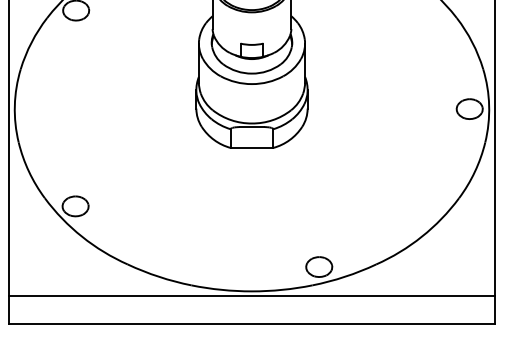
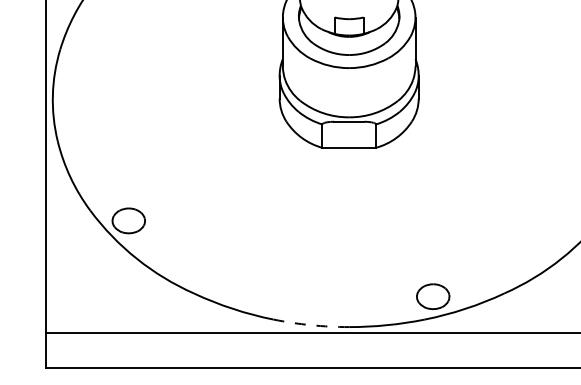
arc: (221, 289) -> (311, 324), solid -> dashed

